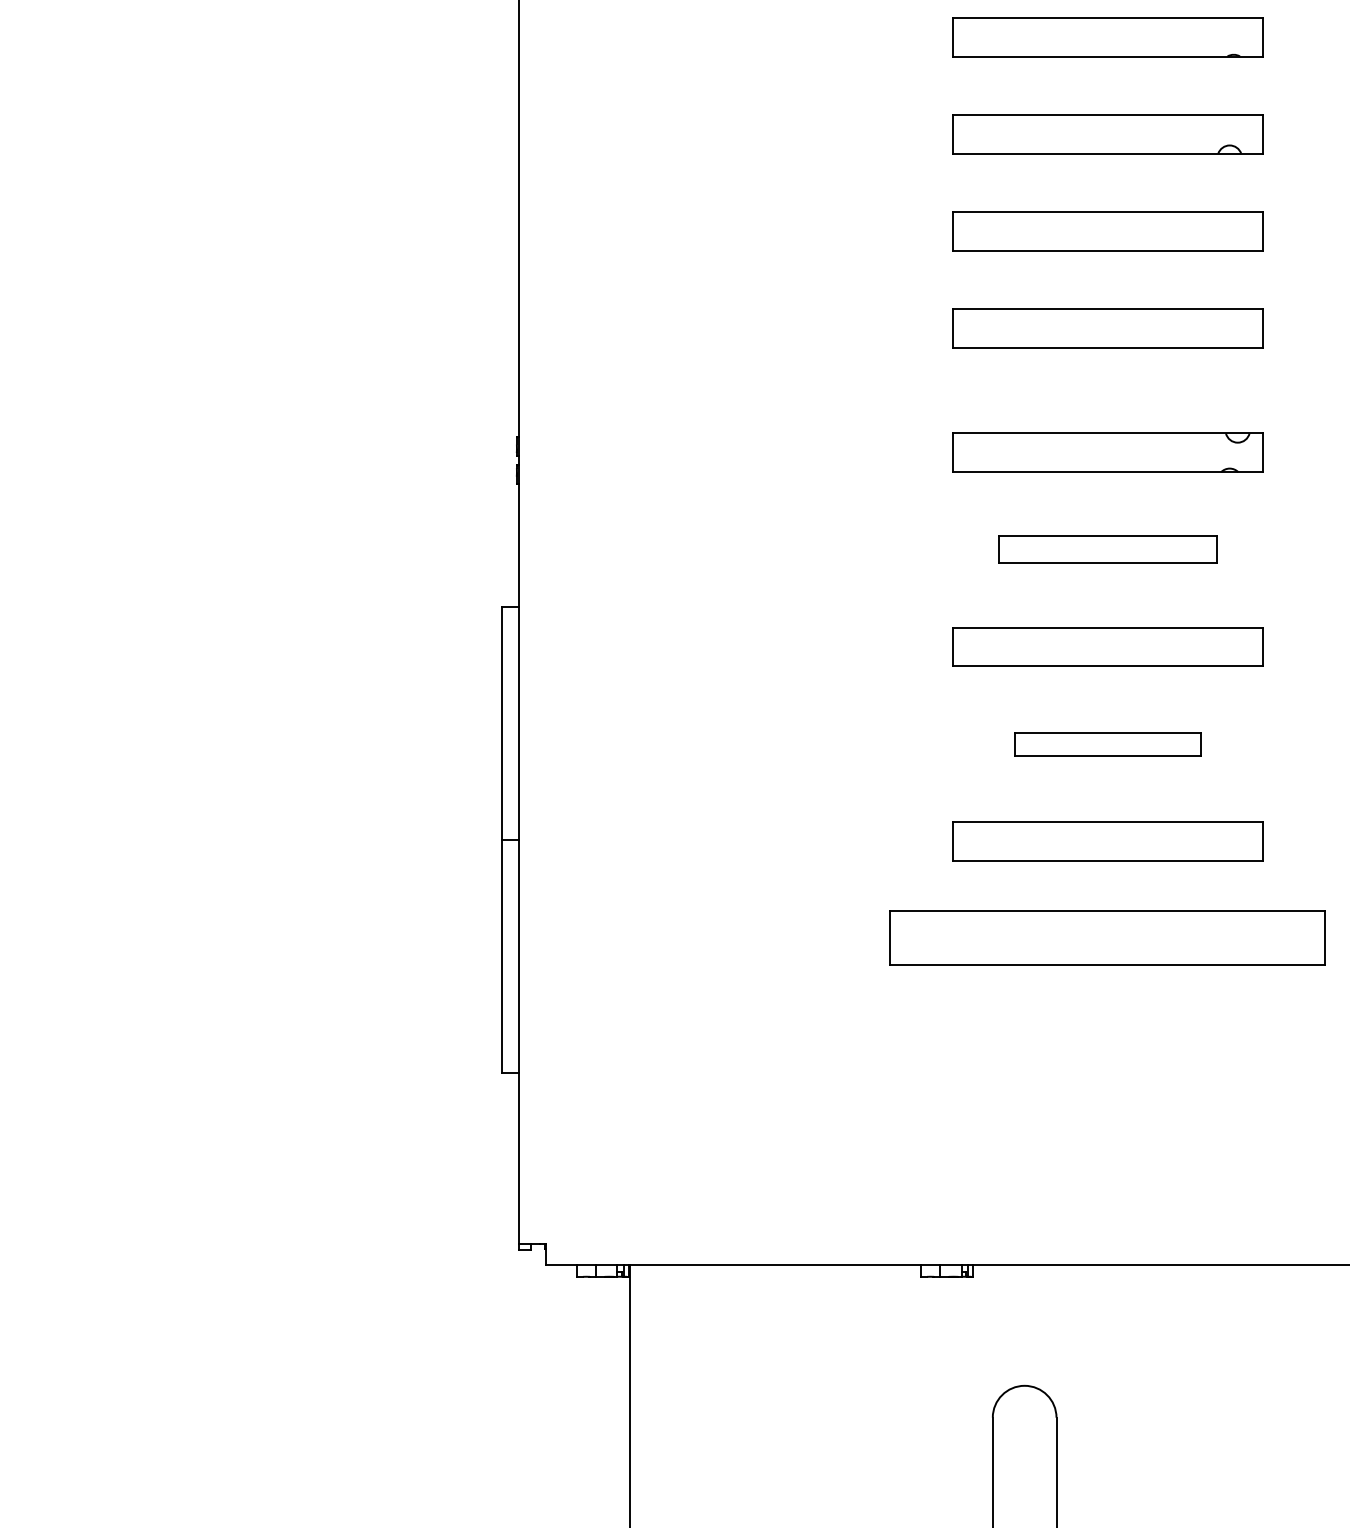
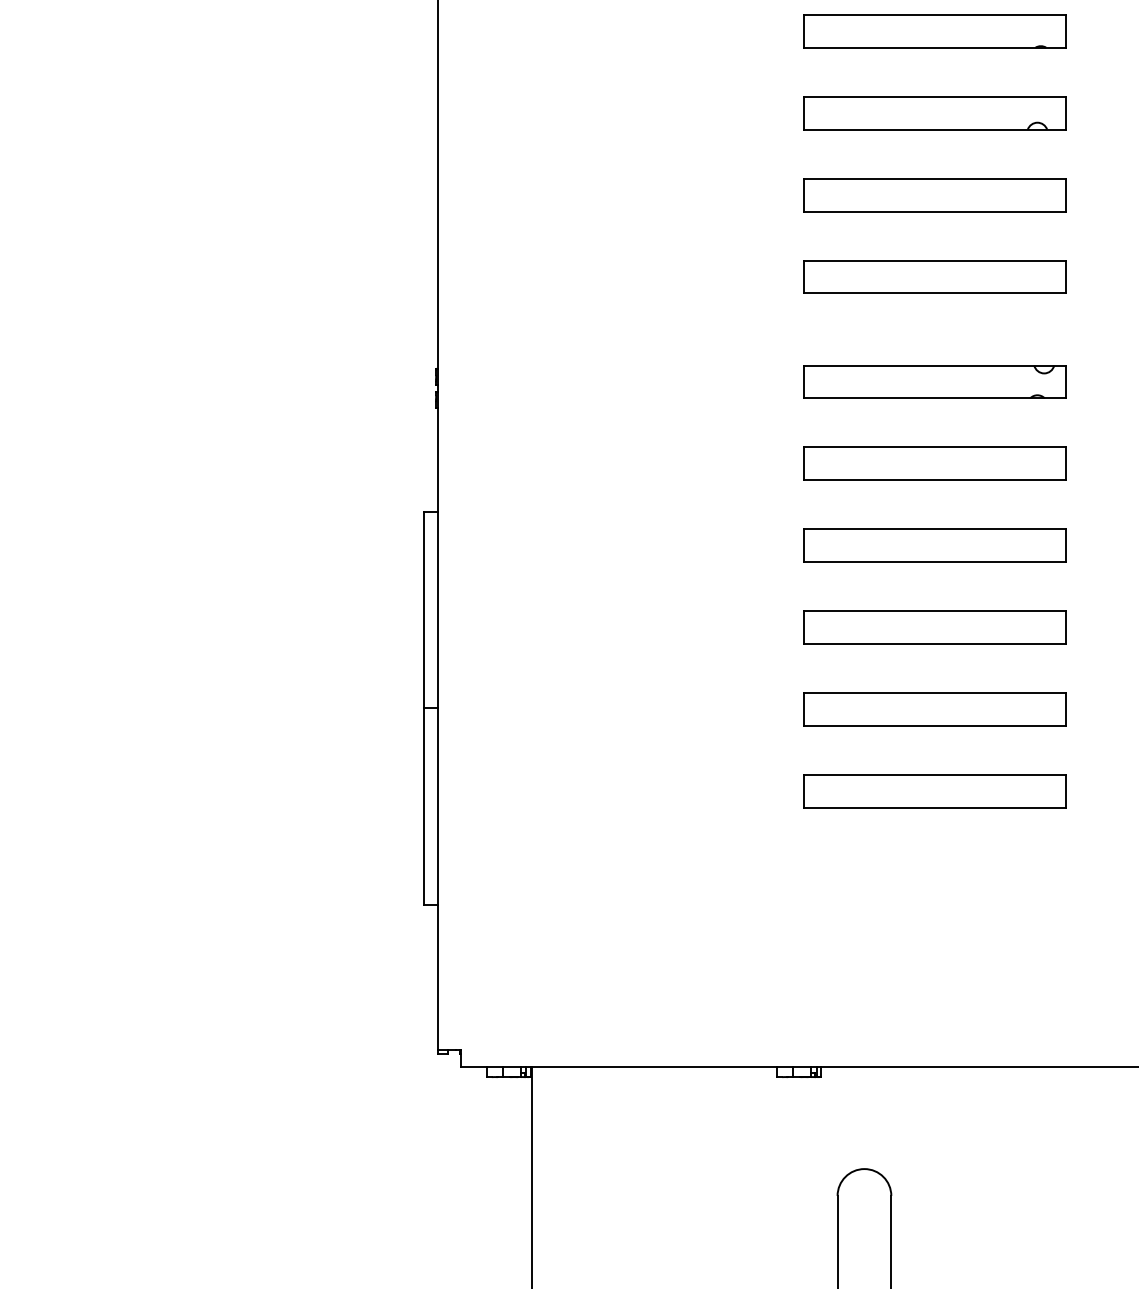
part: (1107, 549) -> (934, 463), size x1.43
part: (1107, 744) -> (934, 628), size x1.67
part: (1107, 938) -> (934, 791), size x0.71

